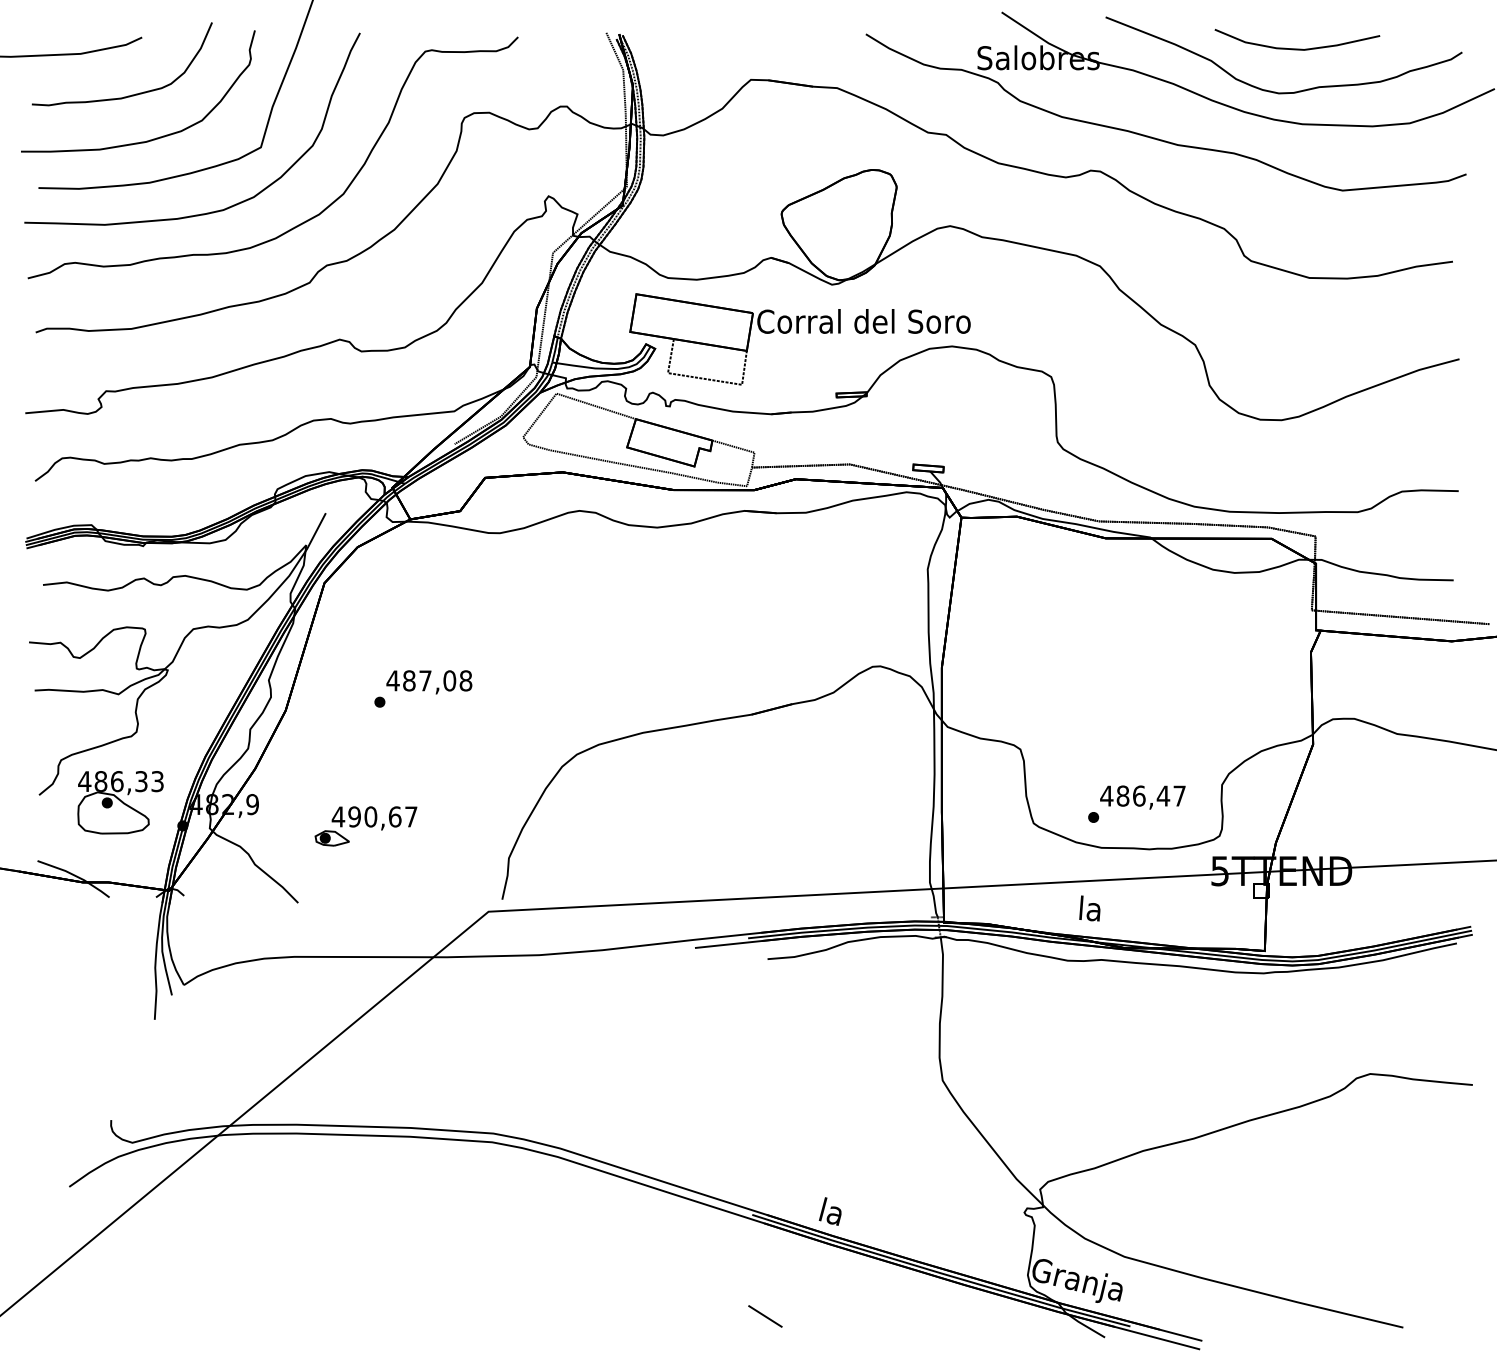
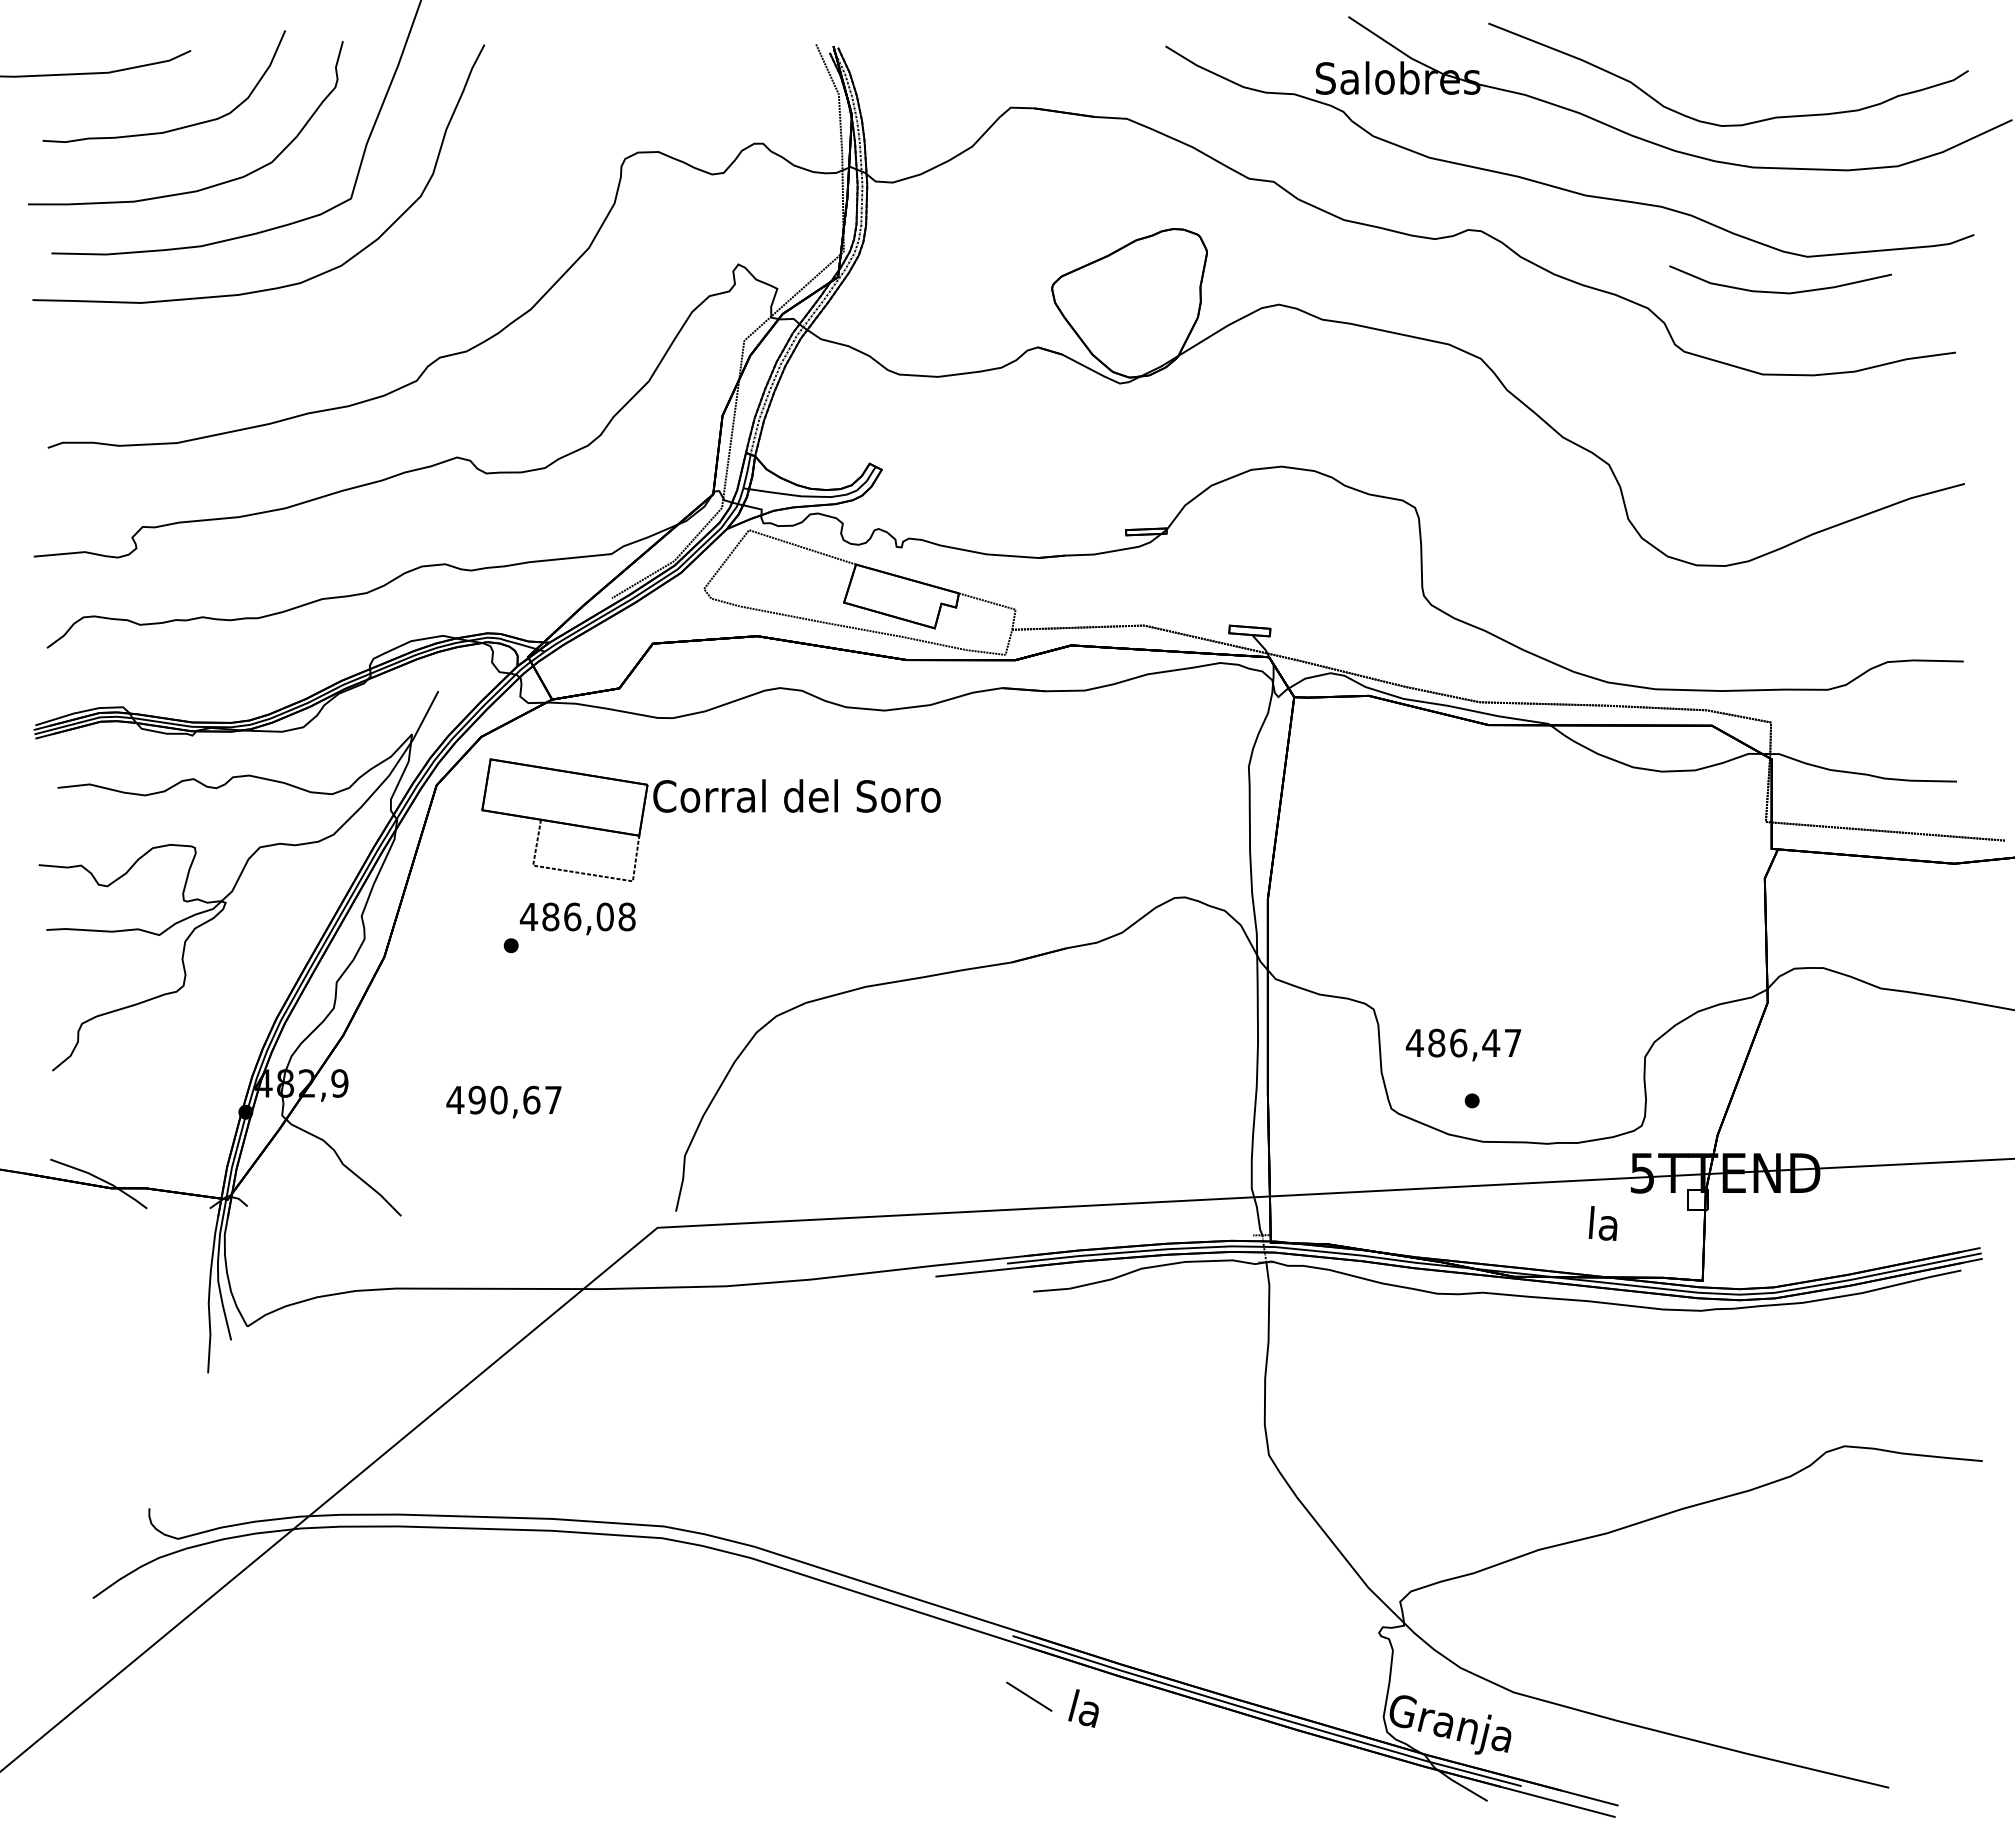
part: (1296, 48) -> (1779, 291), moved
part: (304, 221) -> (409, 298), removed
part: (799, 333) -> (709, 812), moved
text: (425, 680) -> (572, 916), 487,08 -> 486,08
text: (1142, 797) -> (1463, 1044), moved
part: (120, 802) -> (162, 1080), removed
part: (331, 837) -> (446, 1128), removed
text: (1089, 908) -> (1602, 1223), moved
text: (830, 1211) -> (1083, 1708), moved
line: (765, 1316) -> (1029, 1696), moved

